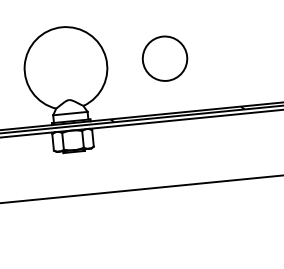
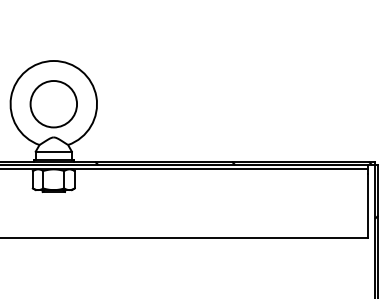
circle: (164, 59) -> (53, 104), moved

